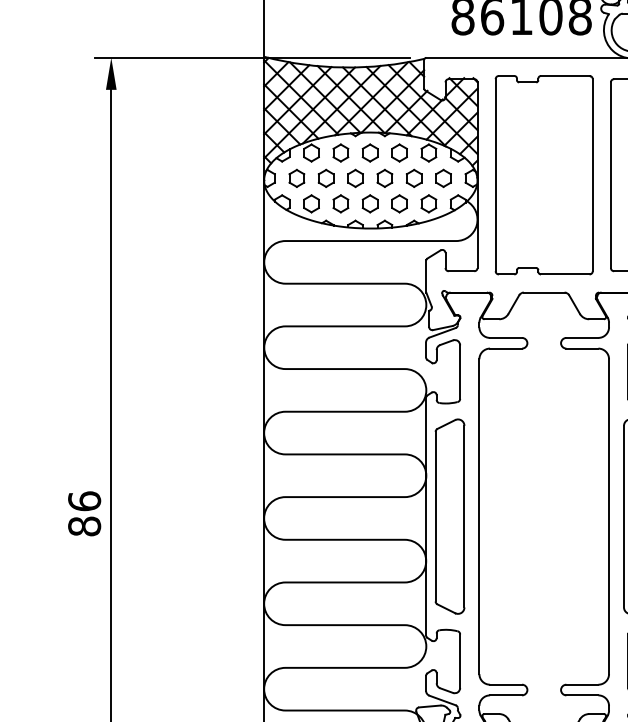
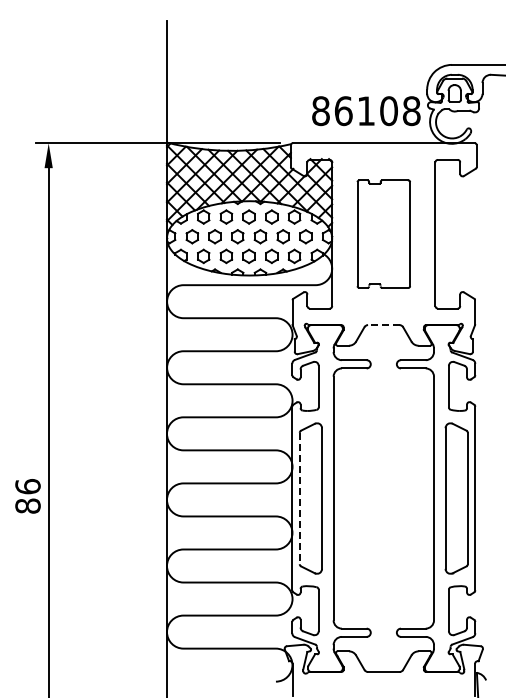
part: (543, 174) -> (383, 233), size x0.7
line: (543, 293) -> (383, 325), solid -> dashed
line: (435, 516) -> (299, 498), solid -> dashed

